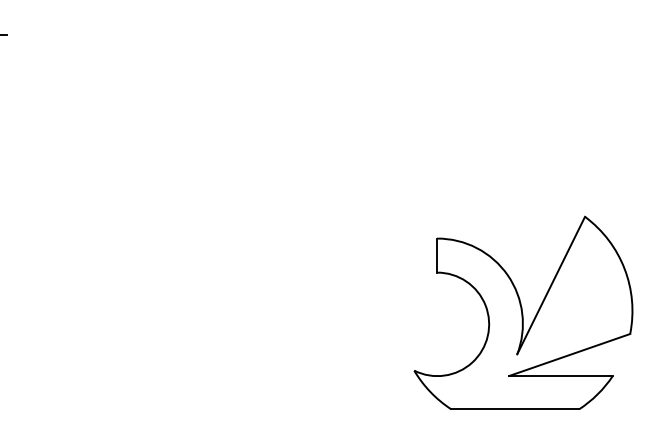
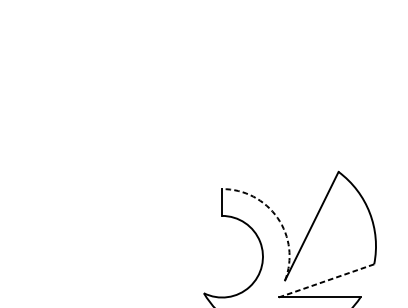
arc: (507, 275) -> (277, 218), solid -> dashed
line: (570, 354) -> (327, 280), solid -> dashed

